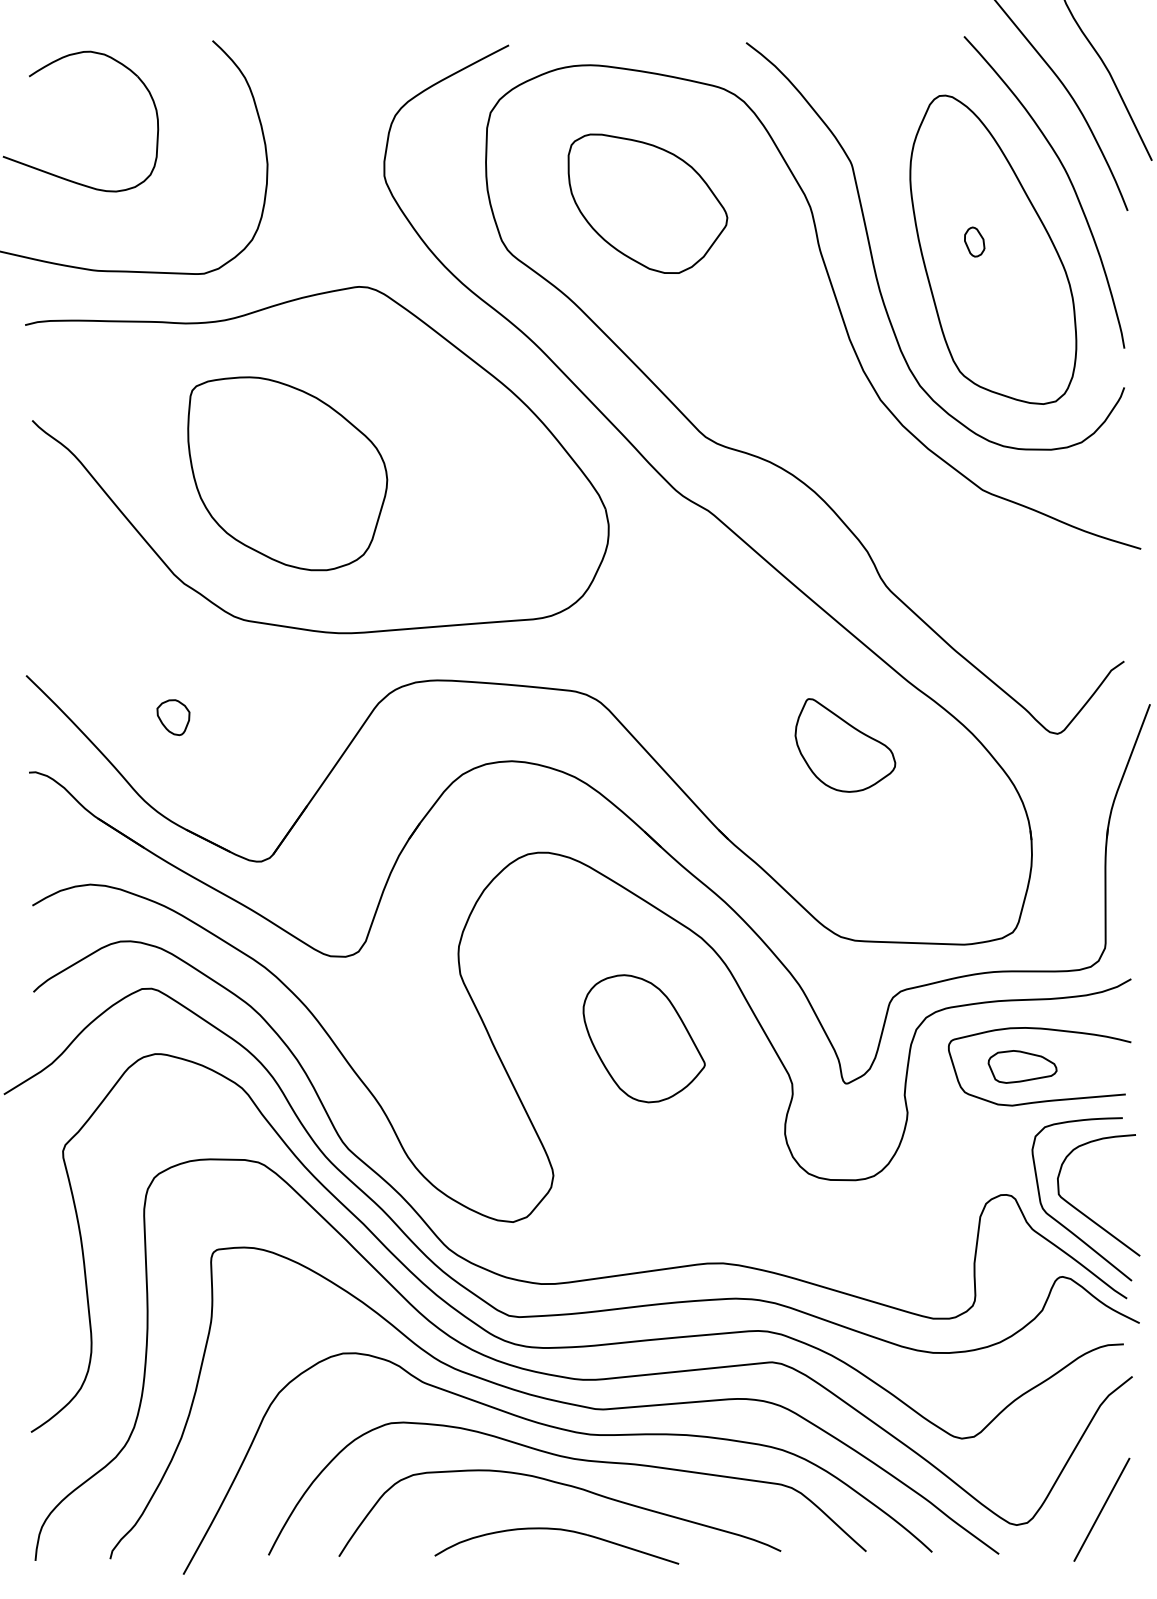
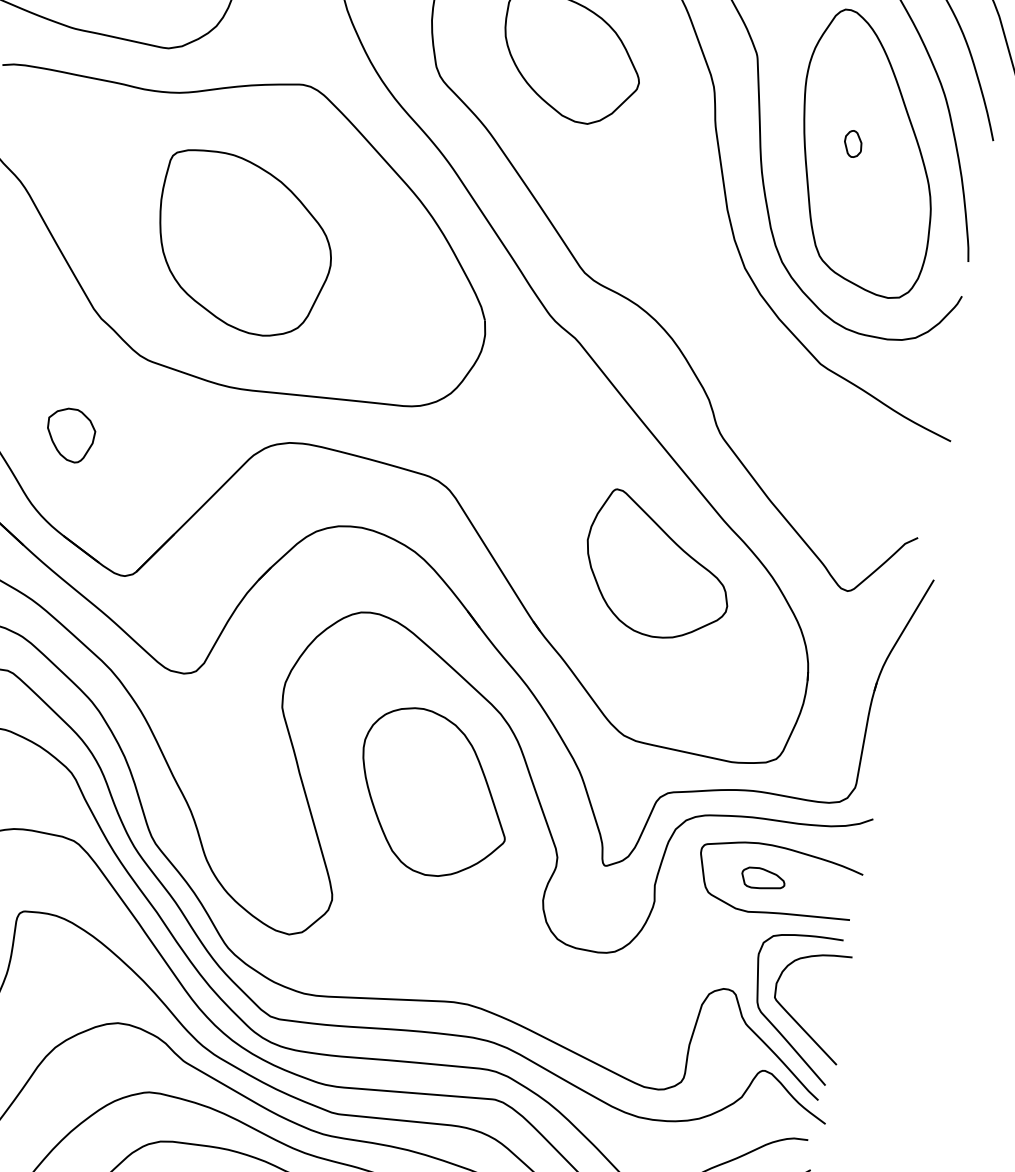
part: (287, 473) -> (243, 244), moved
part: (173, 717) -> (70, 434), size x1.67
part: (845, 745) -> (658, 567), size x1.67
part: (643, 1038) -> (433, 793), size x1.43
part: (1022, 1066) -> (763, 878), size x0.71

